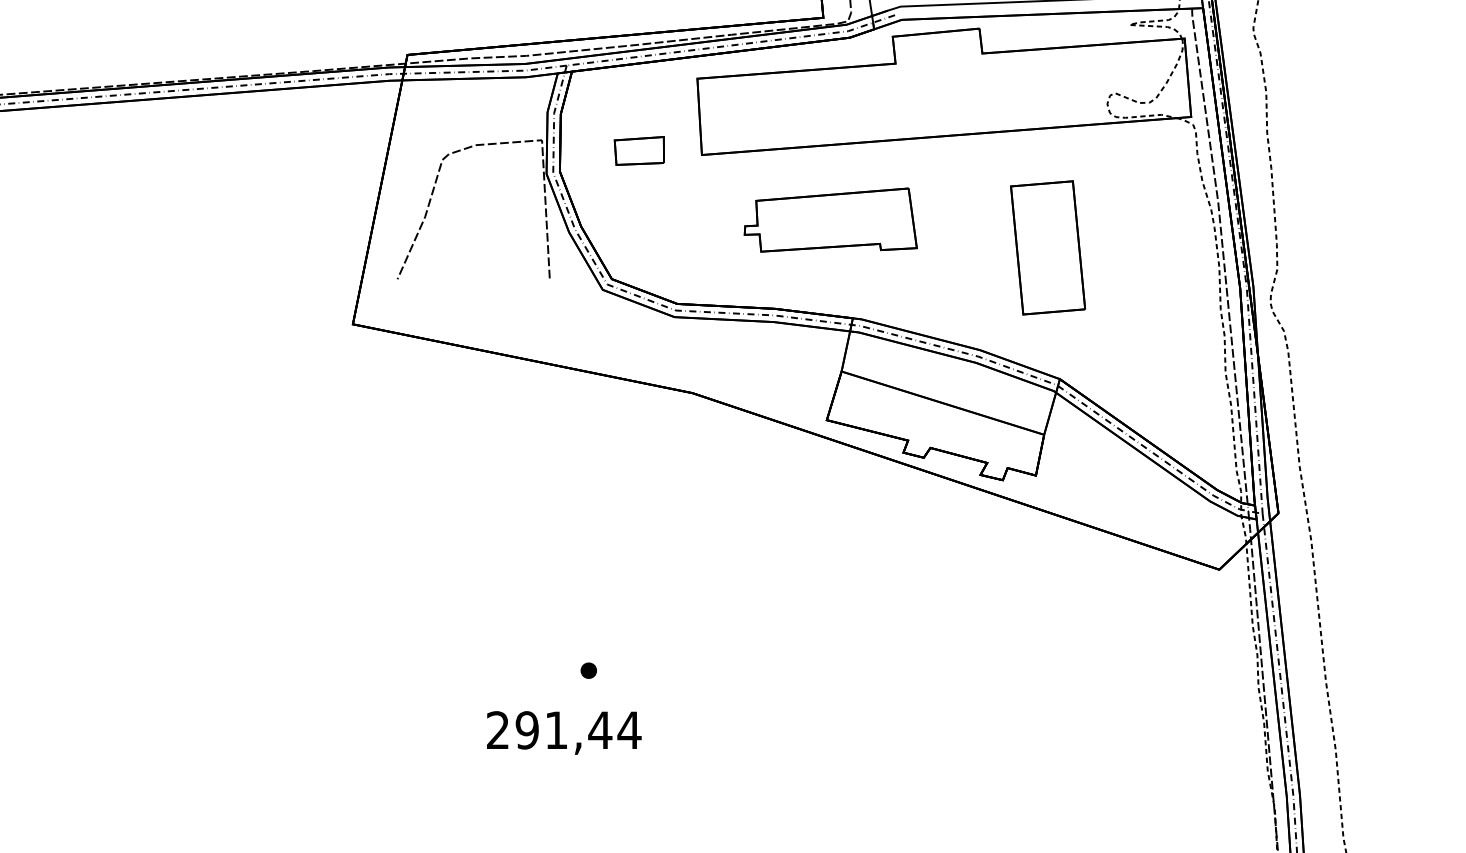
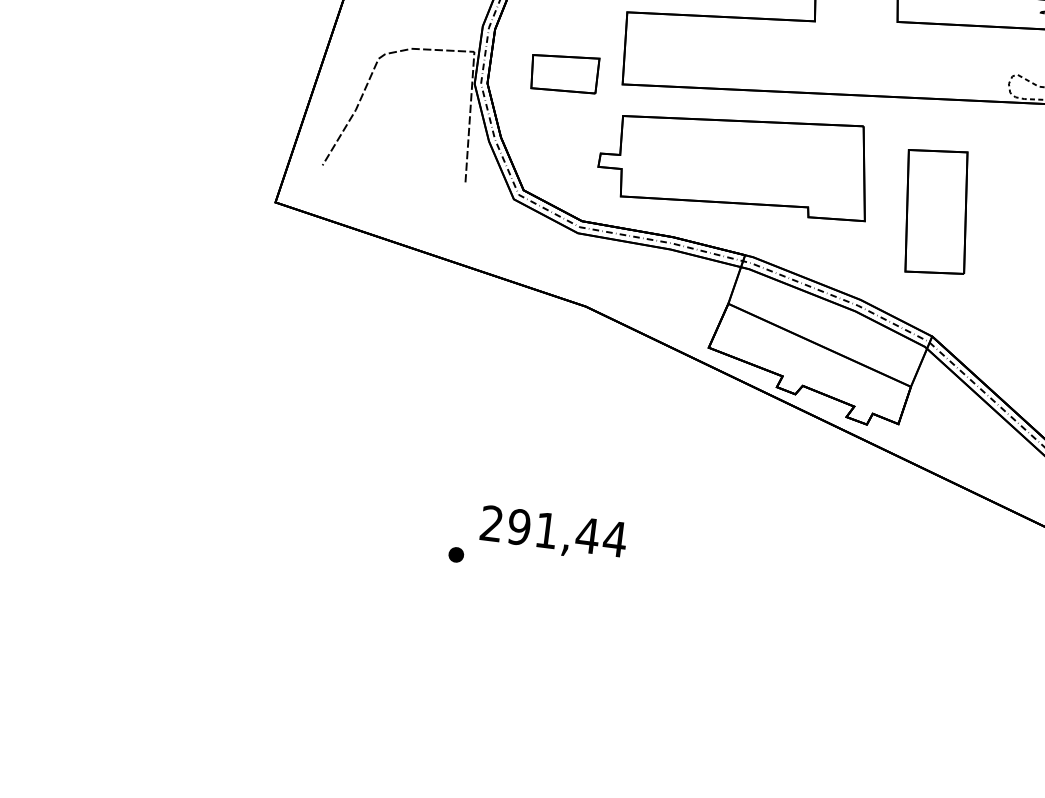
part: (639, 150) -> (564, 72), size x1.43
part: (830, 219) -> (735, 159), size x1.67
text: (564, 732) -> (553, 533), moved

